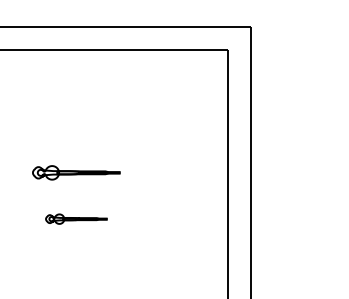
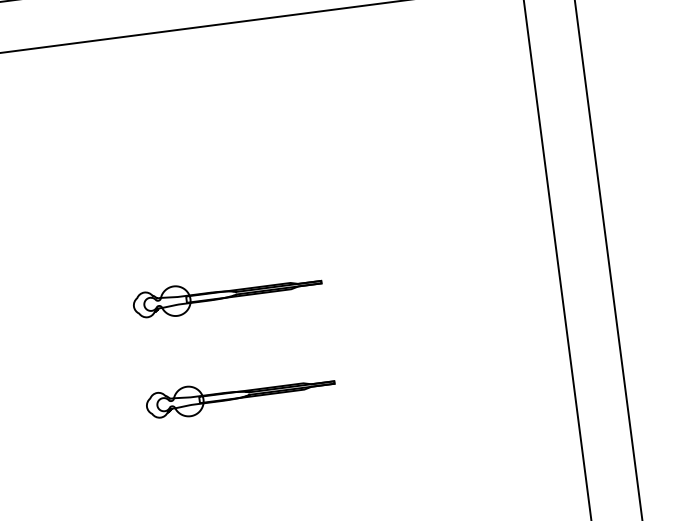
part: (76, 218) -> (240, 393), size x1.43

